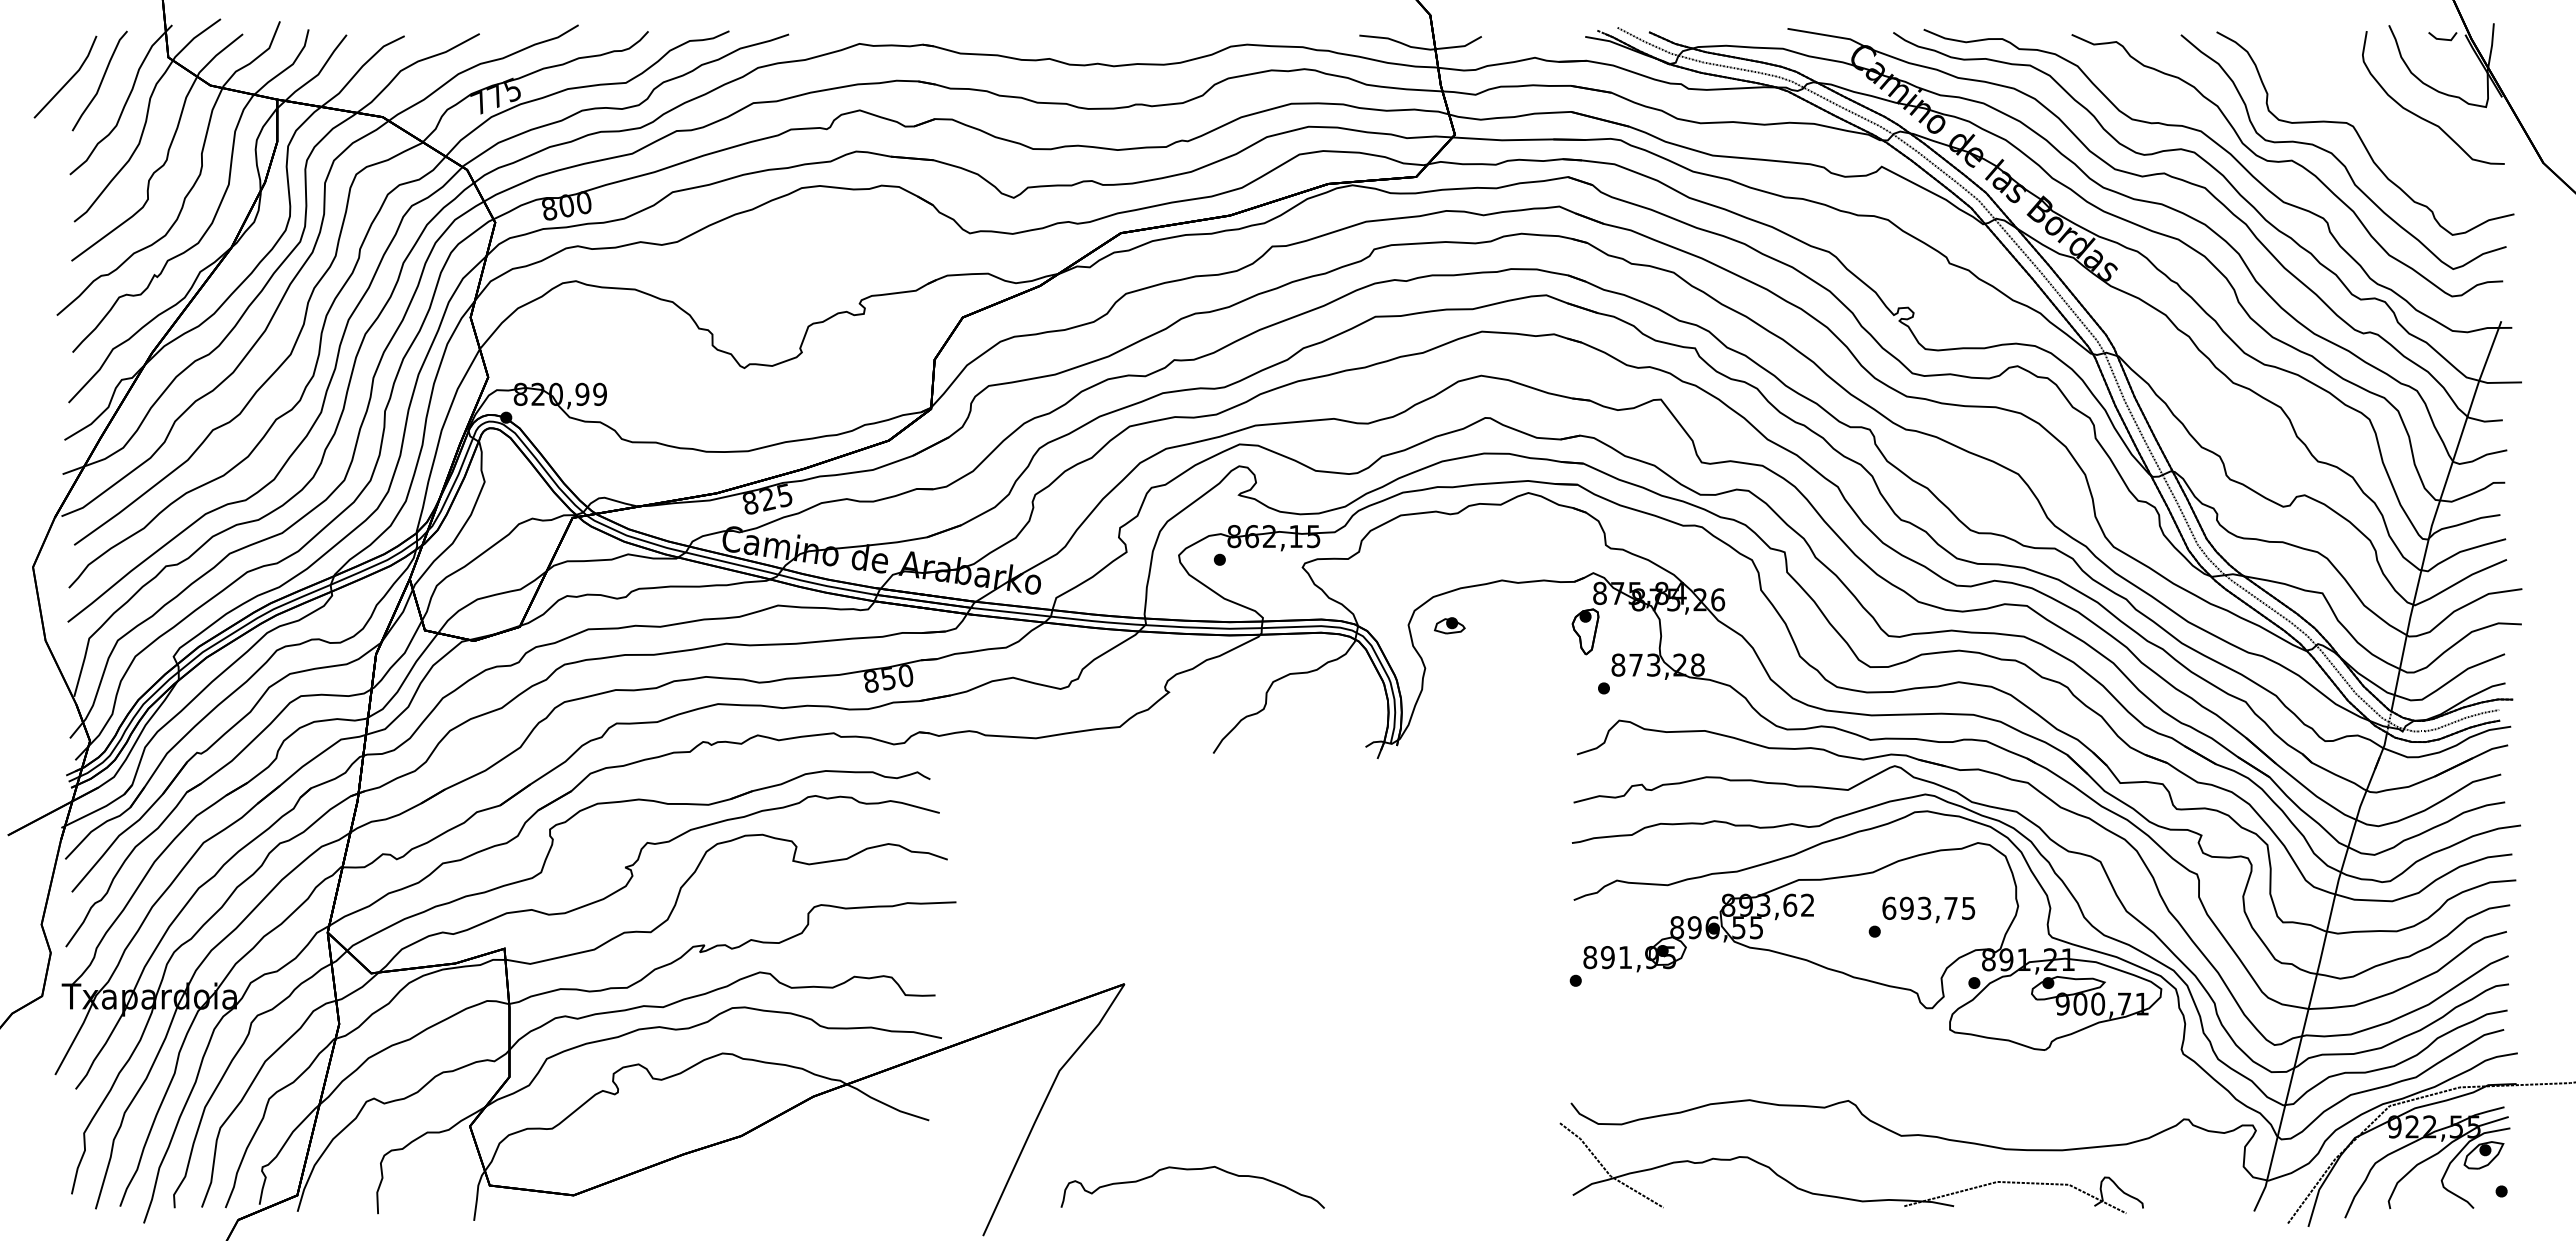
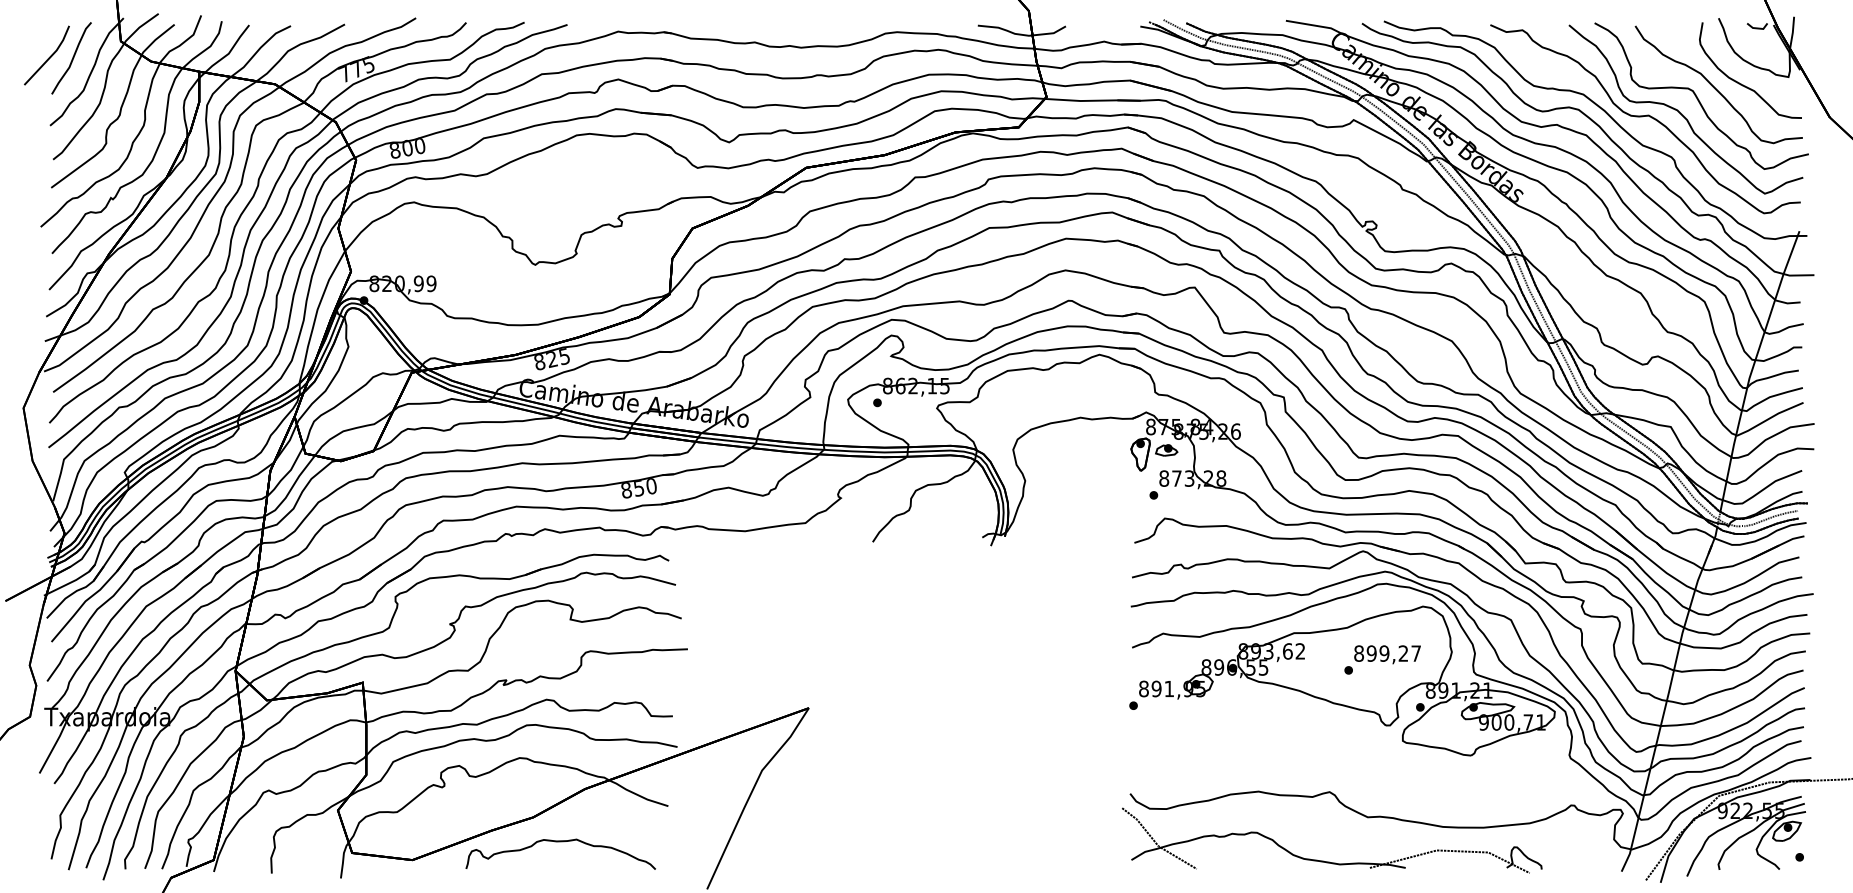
part: (2388, 117) -> (1718, 84), added
part: (1449, 625) -> (1166, 450), moved
text: (1928, 907) -> (1387, 652), 693,75 -> 899,27
part: (1192, 1170) -> (560, 842), moved

